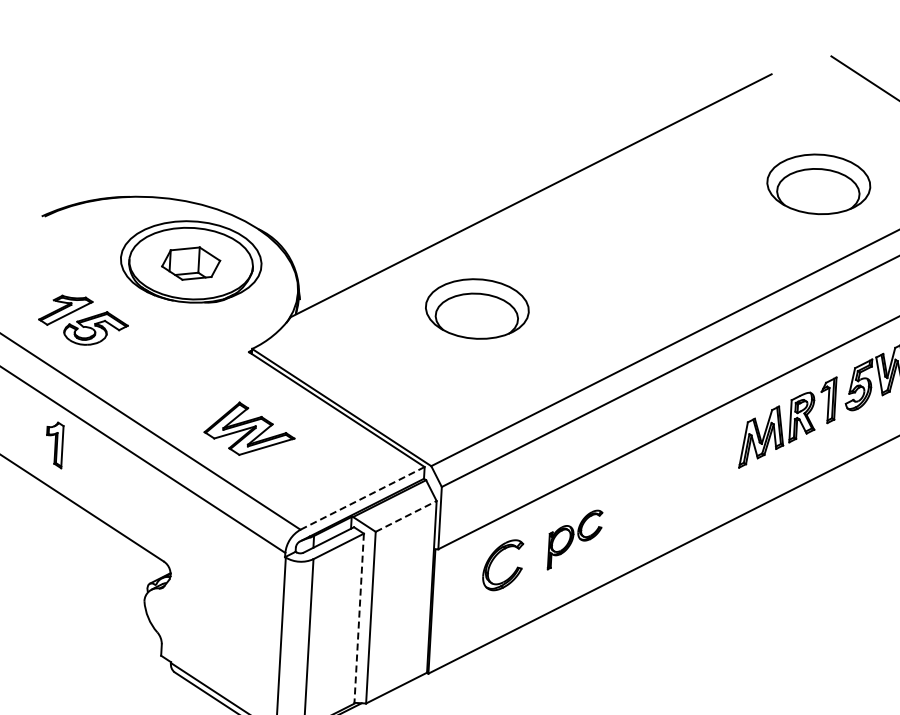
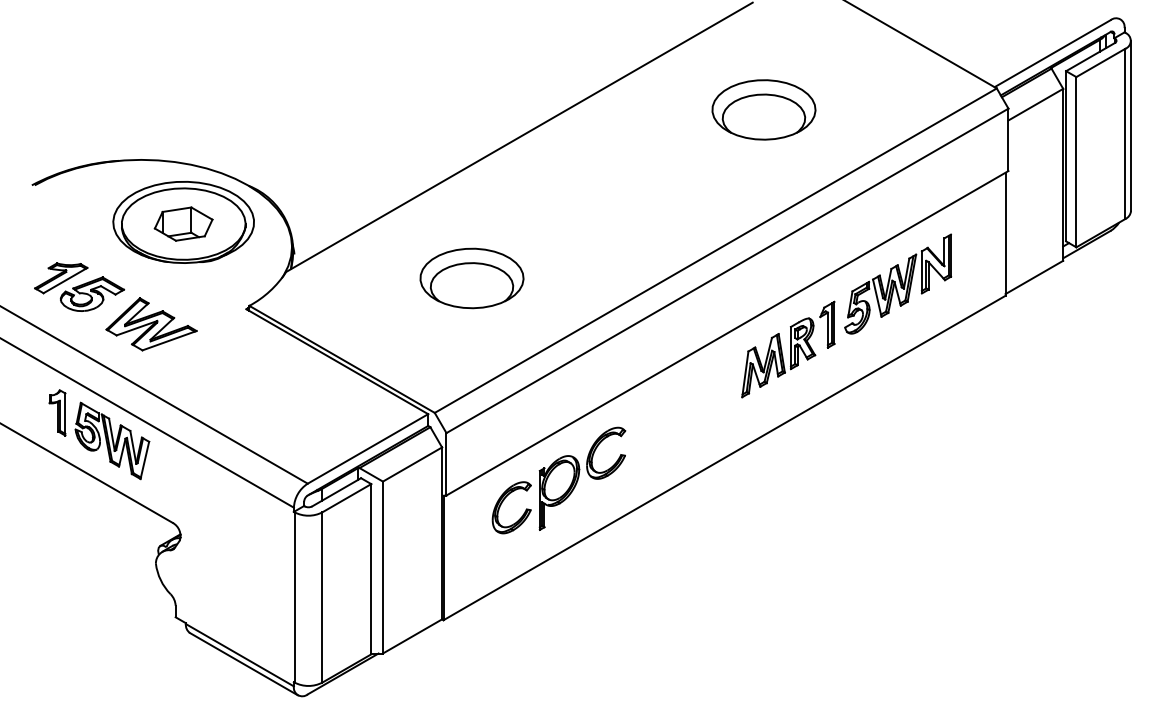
part: (818, 183) -> (763, 109), moved
part: (476, 309) -> (471, 278), moved
part: (249, 429) -> (151, 324), moved
part: (107, 475) -> (112, 440), added
line: (363, 497) -> (368, 448), dashed -> solid
line: (406, 516) -> (412, 464), dashed -> solid
part: (575, 539) -> (582, 478), size x1.67
line: (359, 618) -> (371, 569), dashed -> solid

